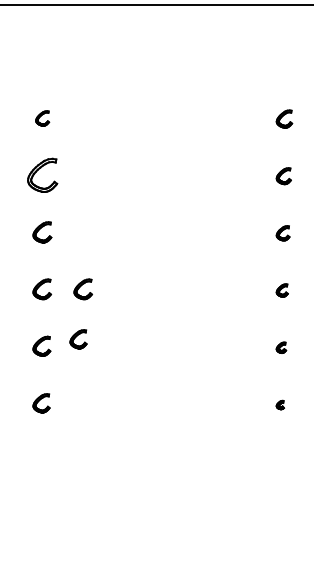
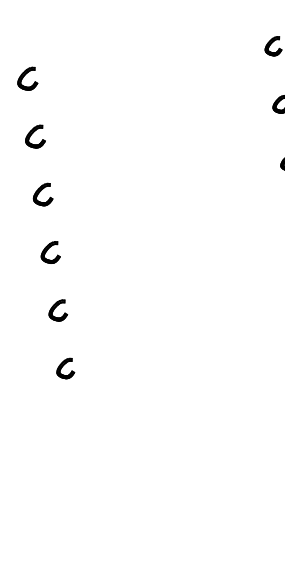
part: (42, 118) -> (27, 79), size x1.43
part: (42, 175) -> (34, 137), size x0.62
part: (83, 289) -> (92, 247), removed
part: (78, 339) -> (93, 298), removed

